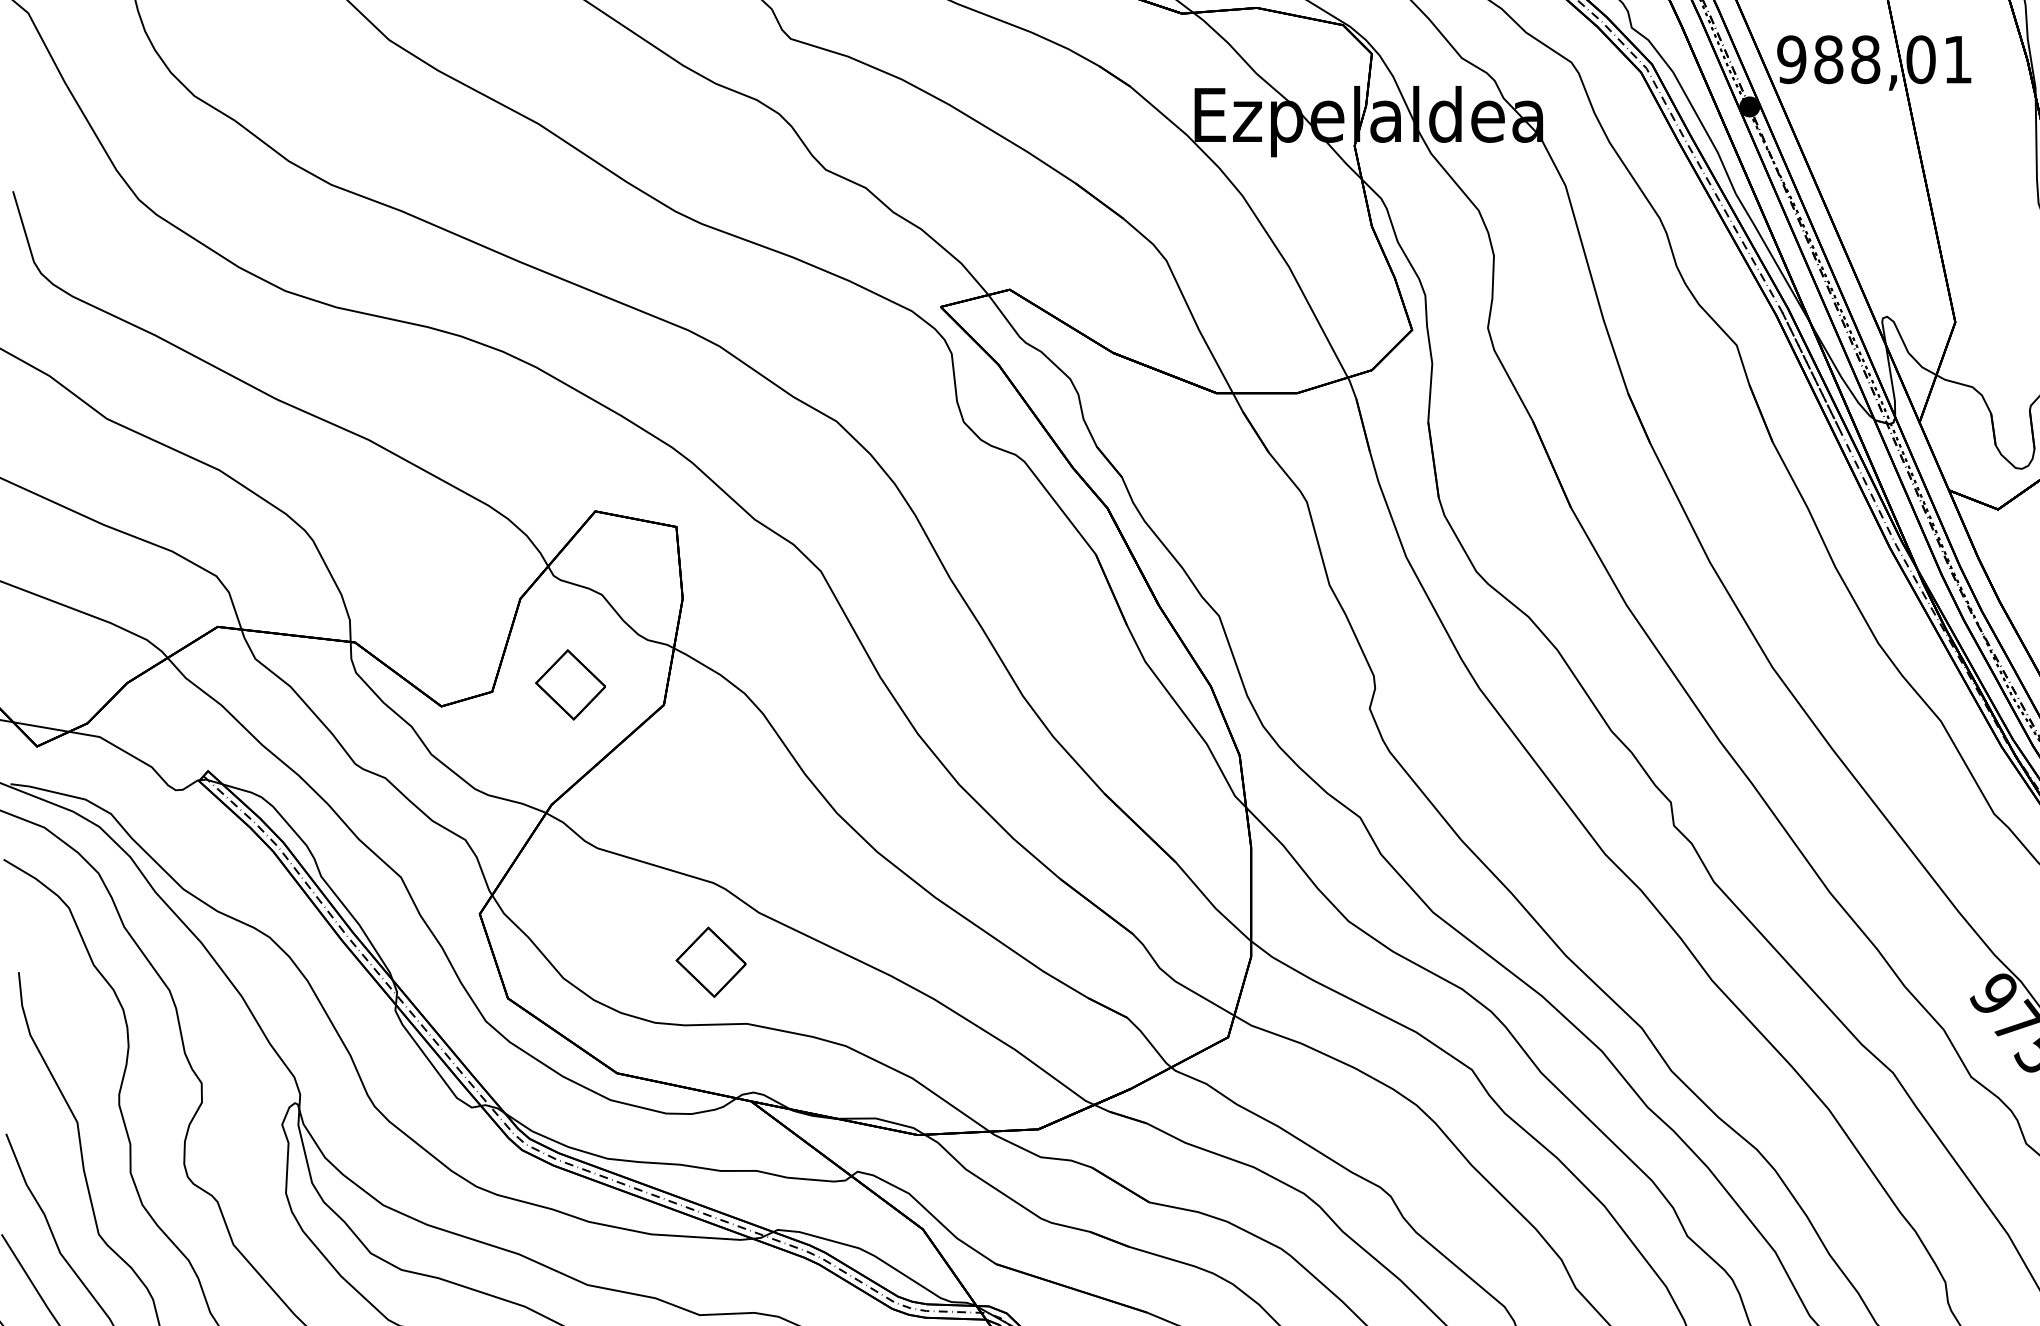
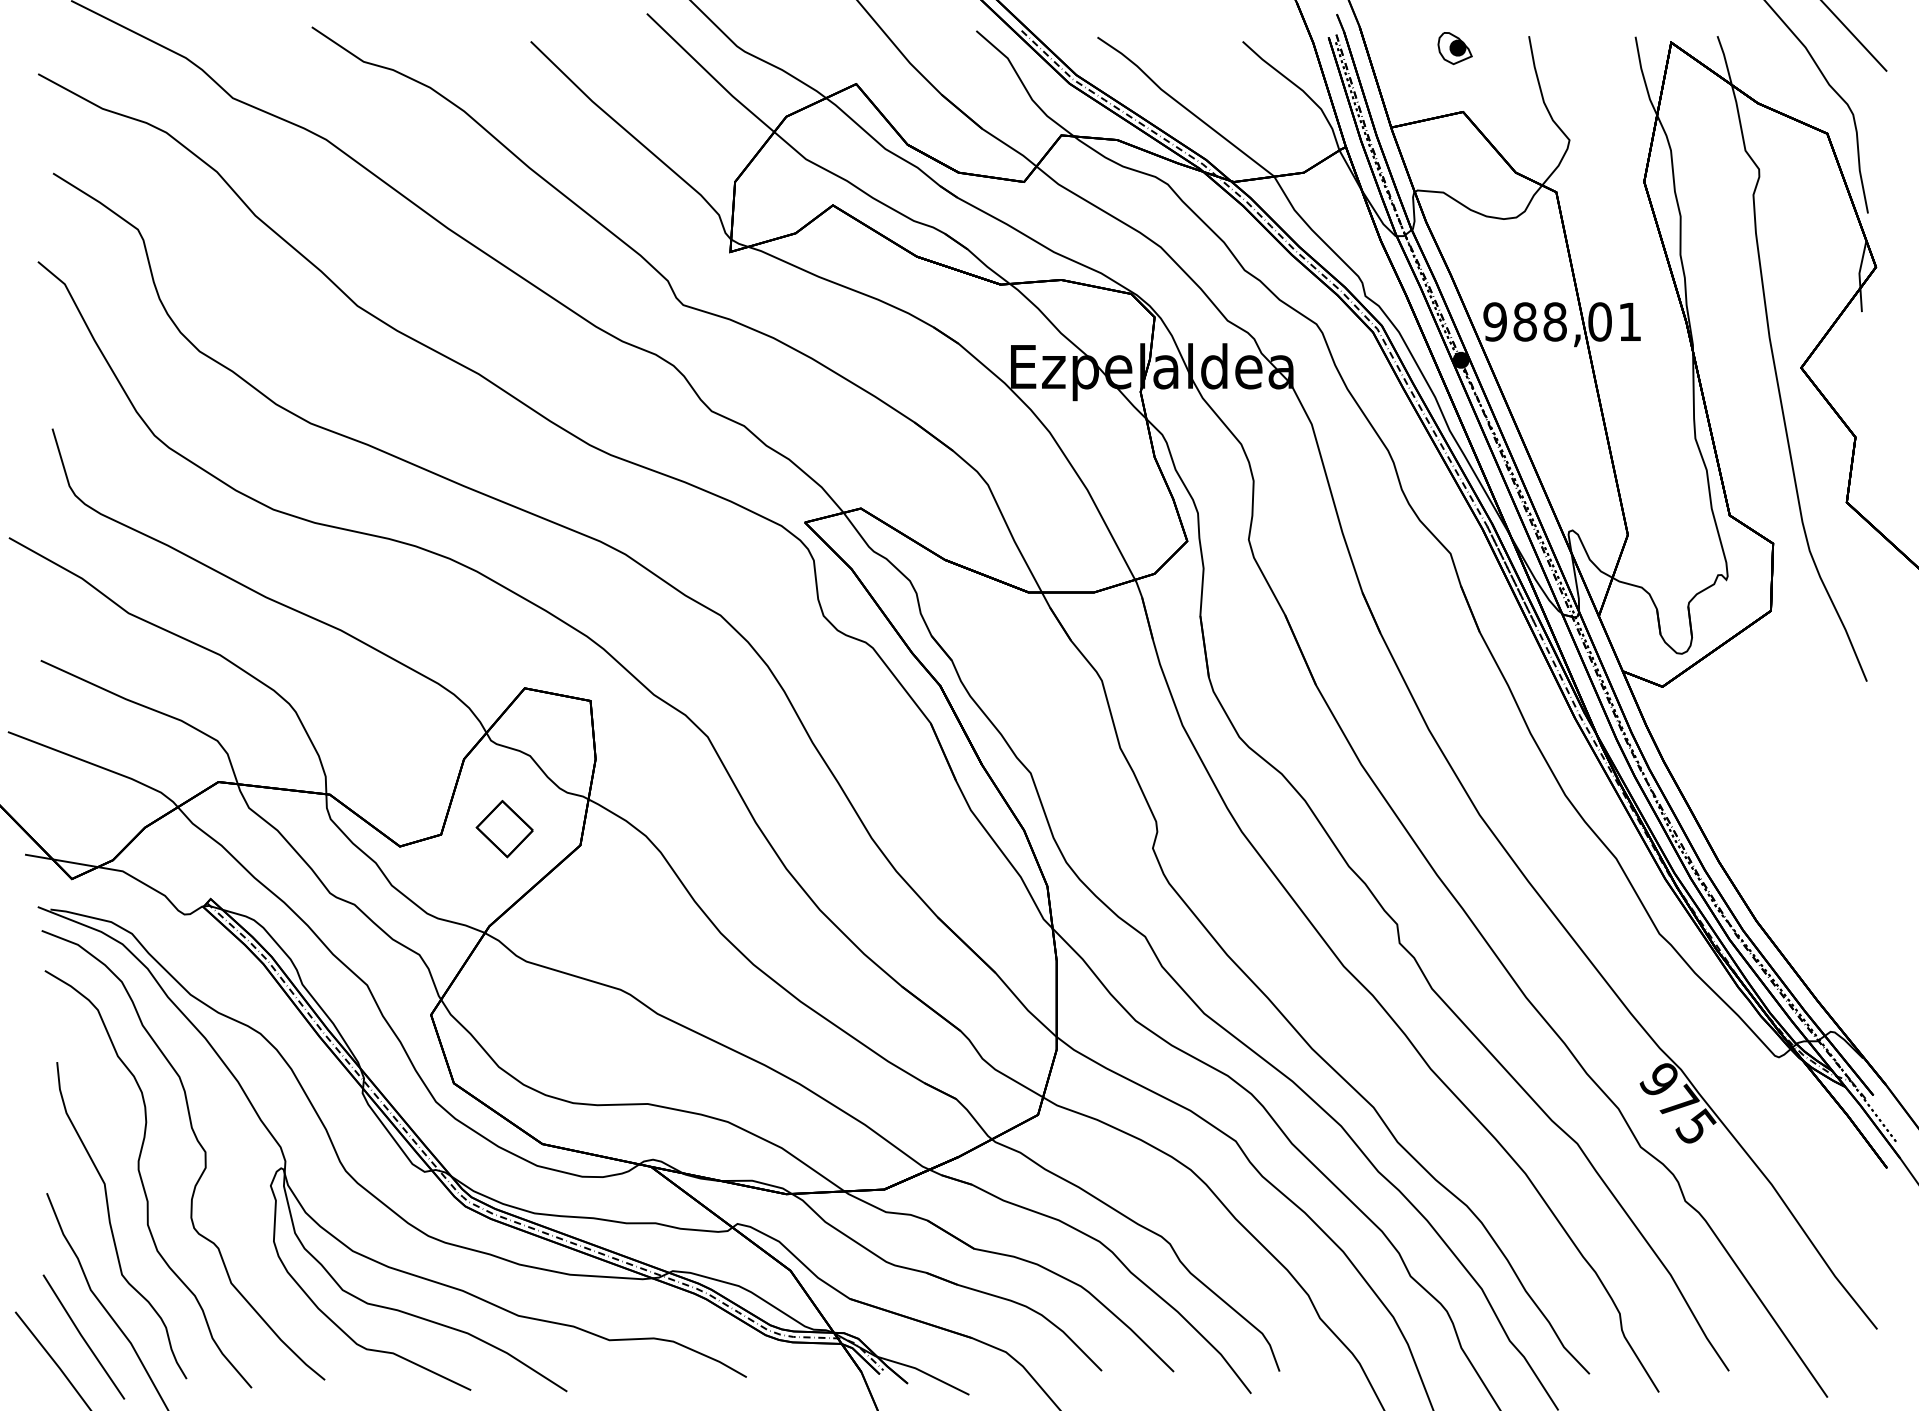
part: (710, 962) -> (618, 1054), removed

